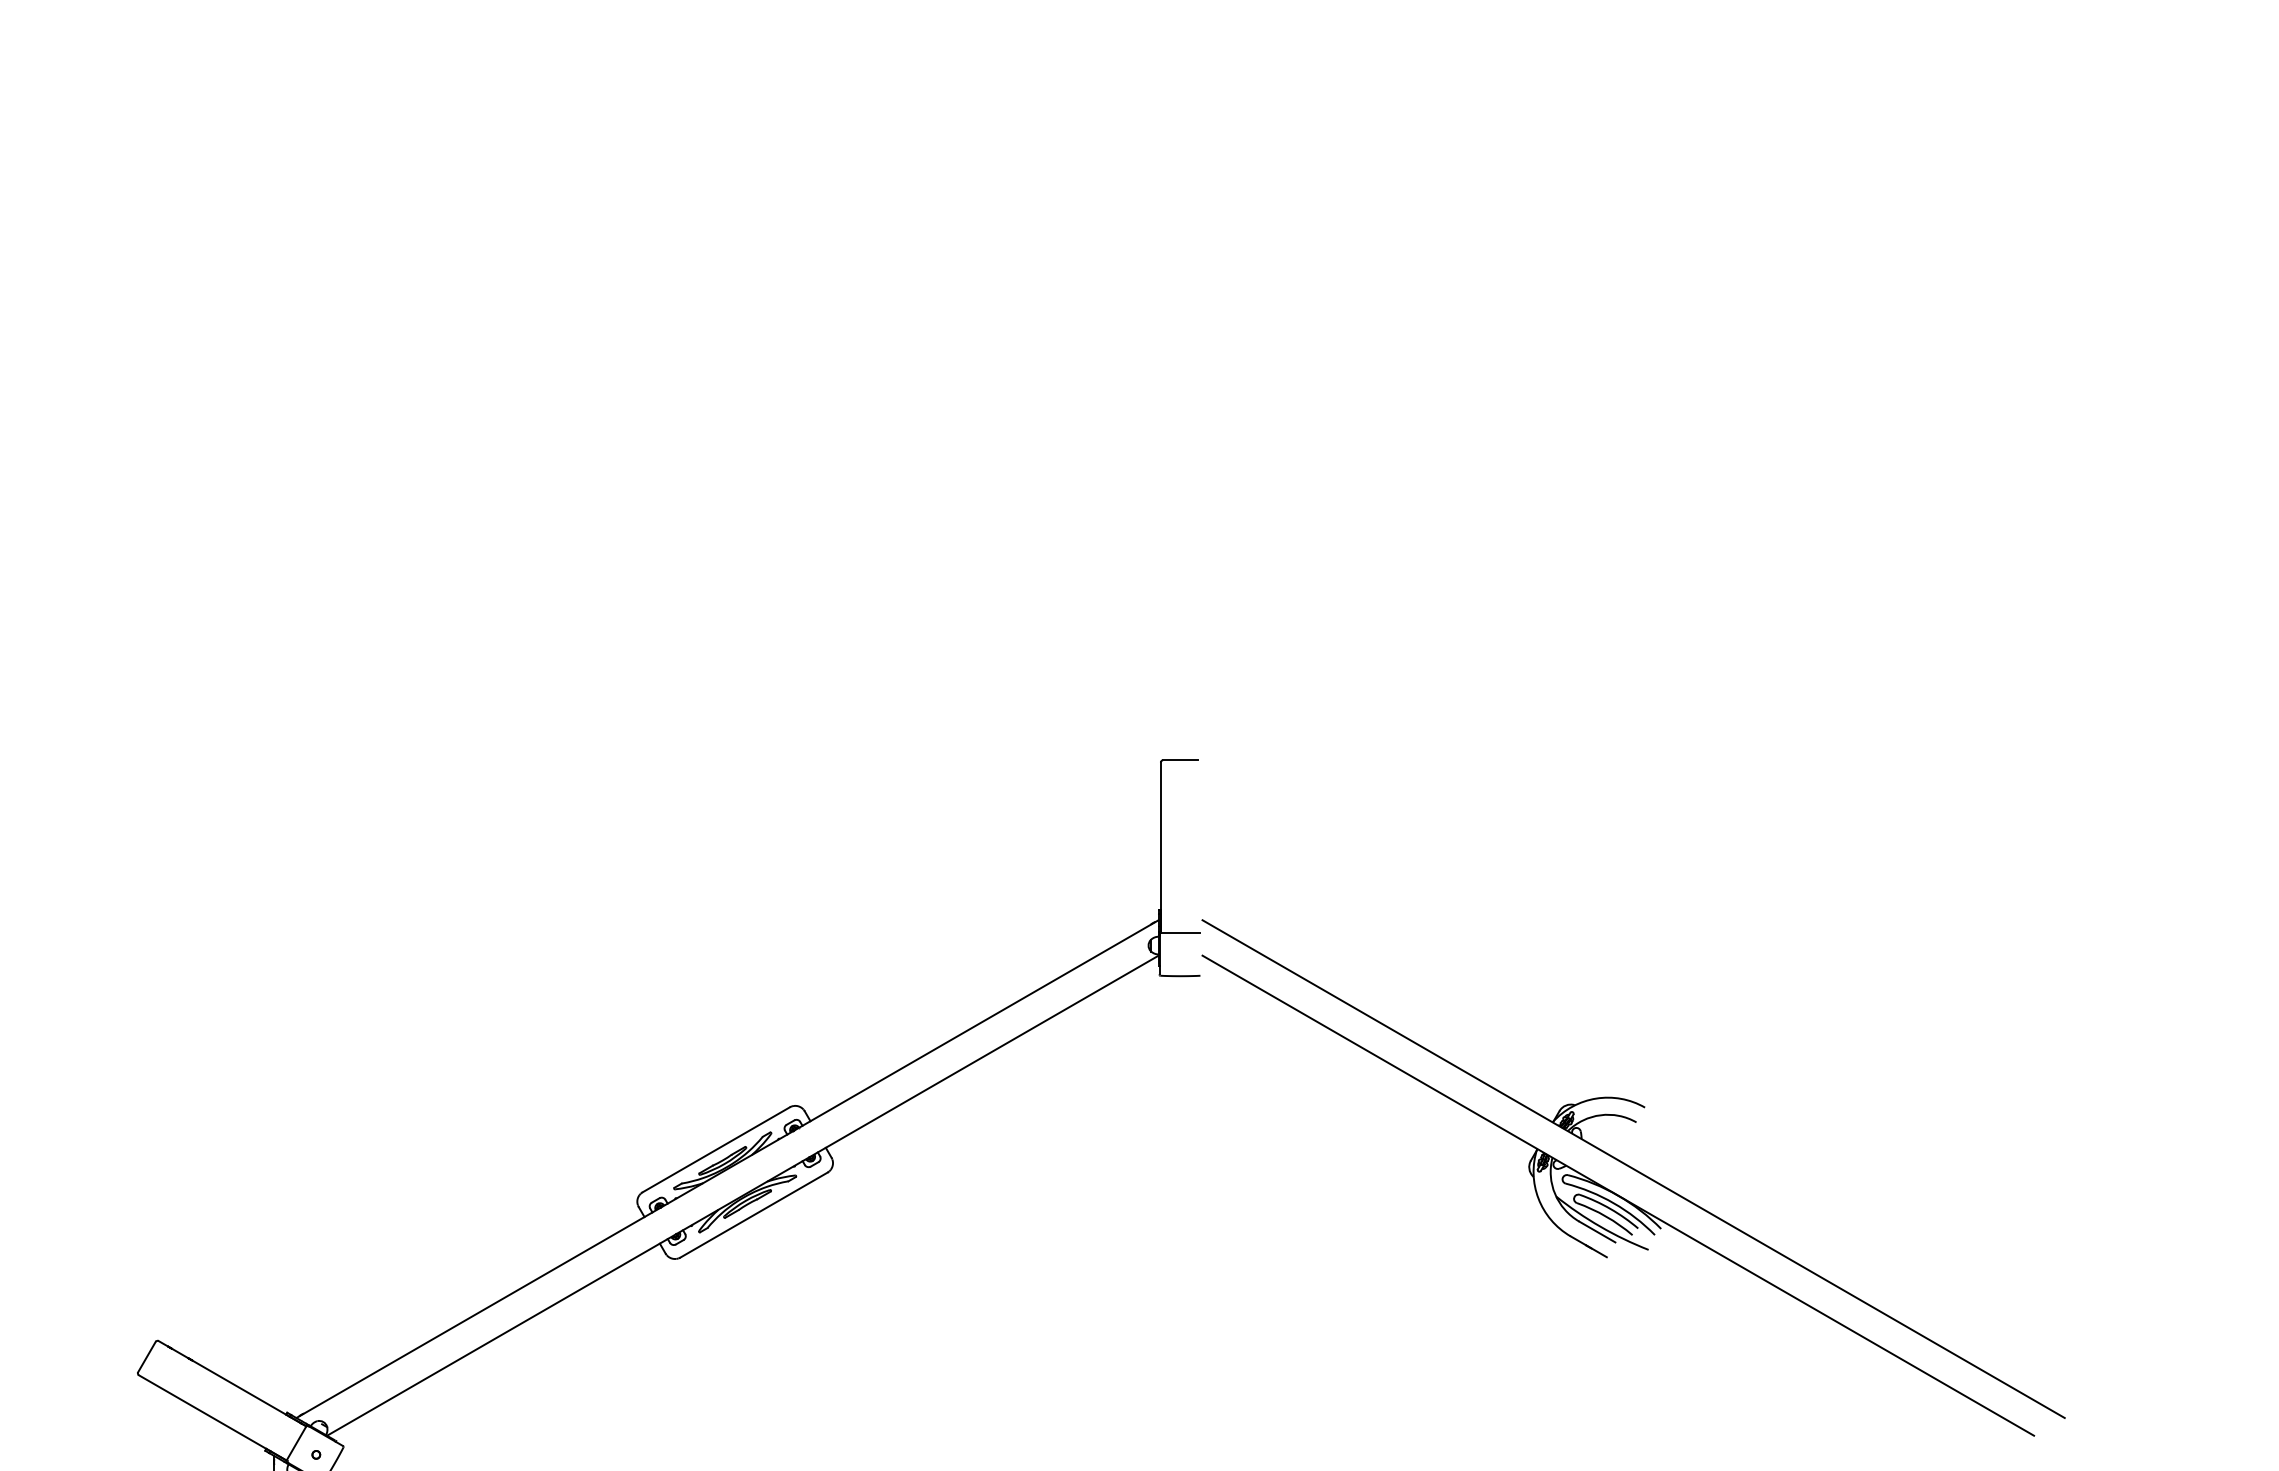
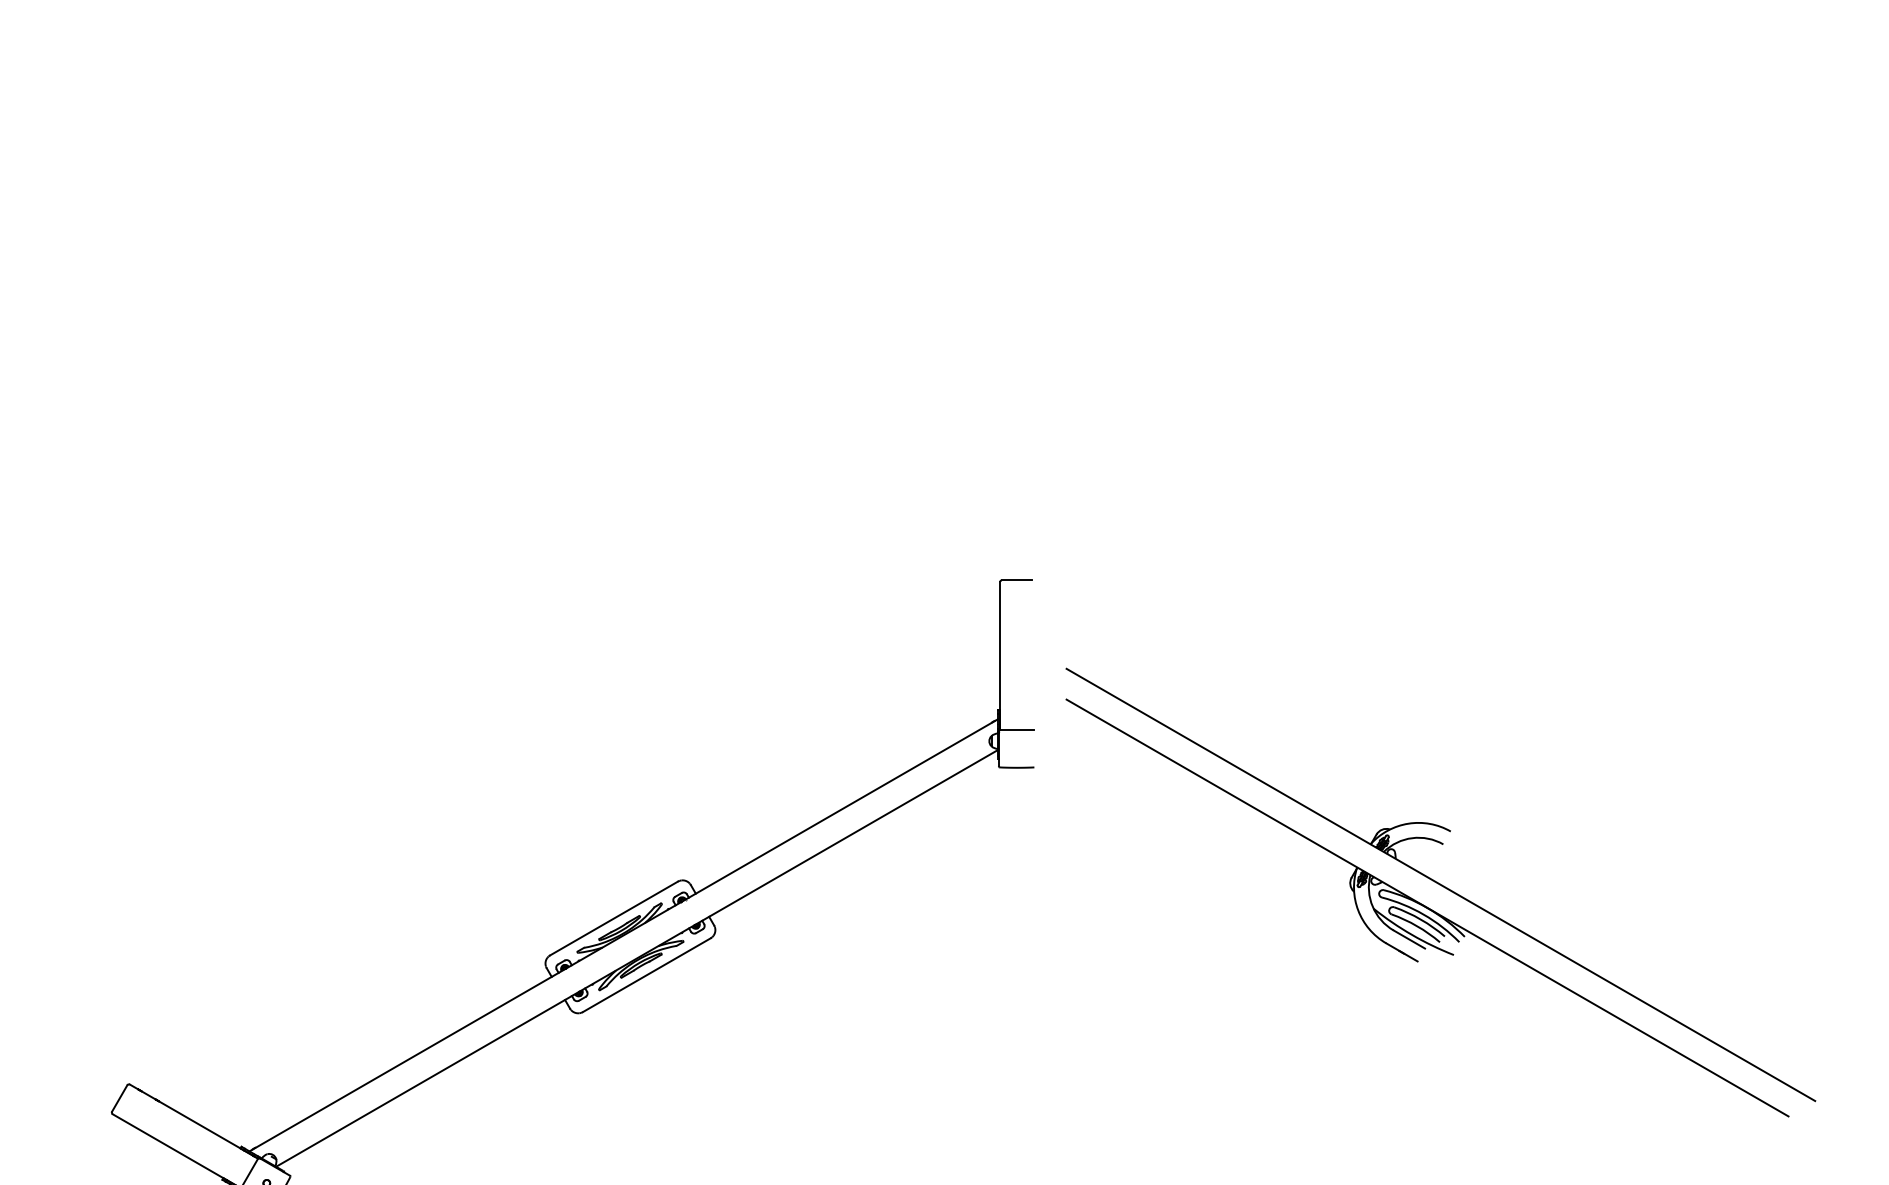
part: (1635, 1171) -> (1442, 887), moved

